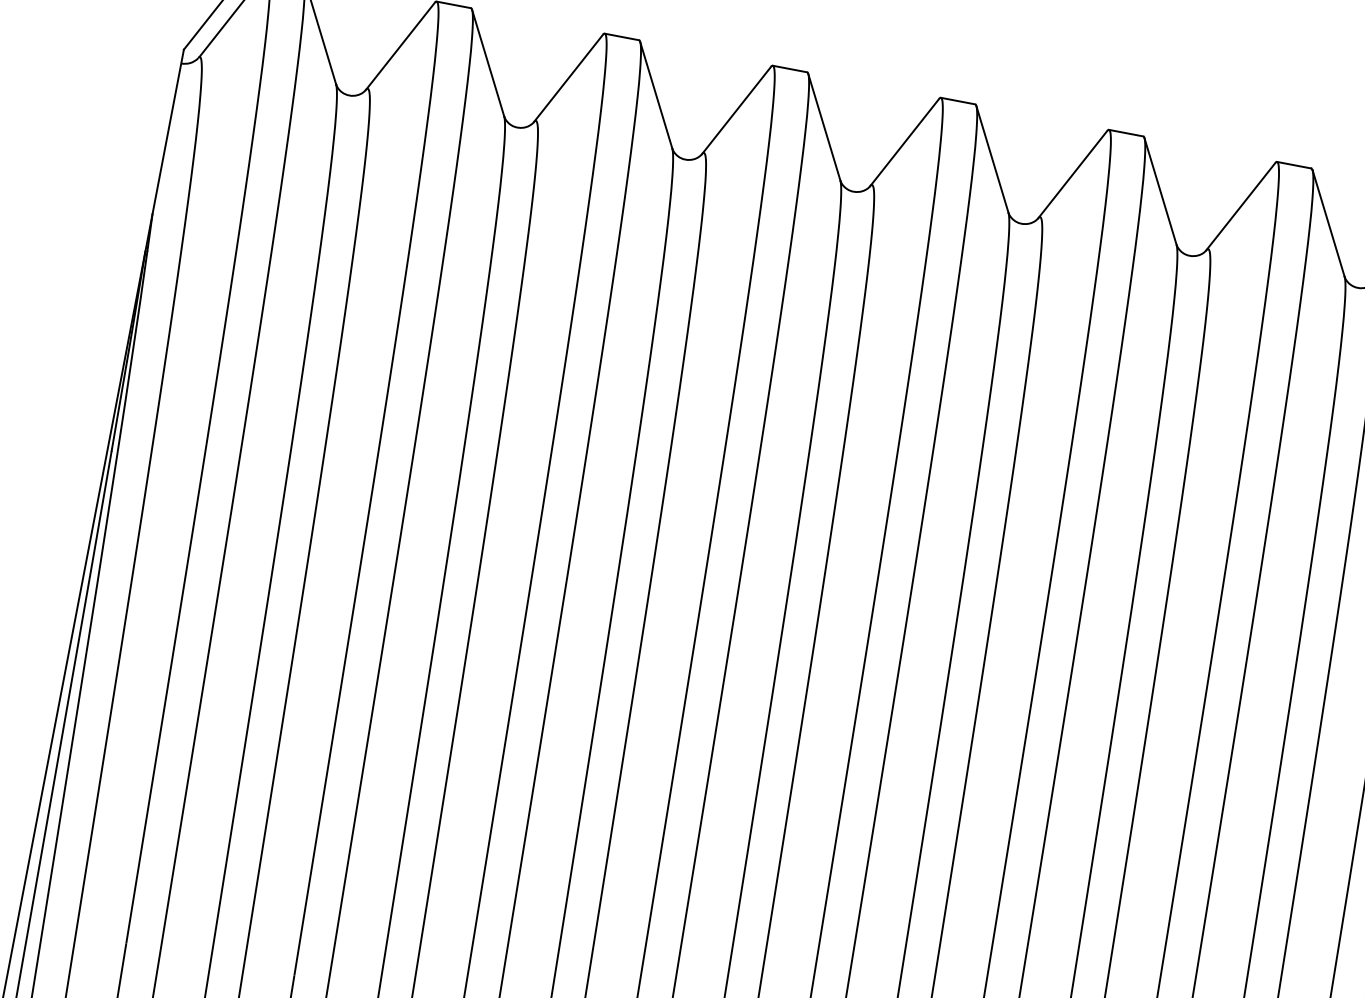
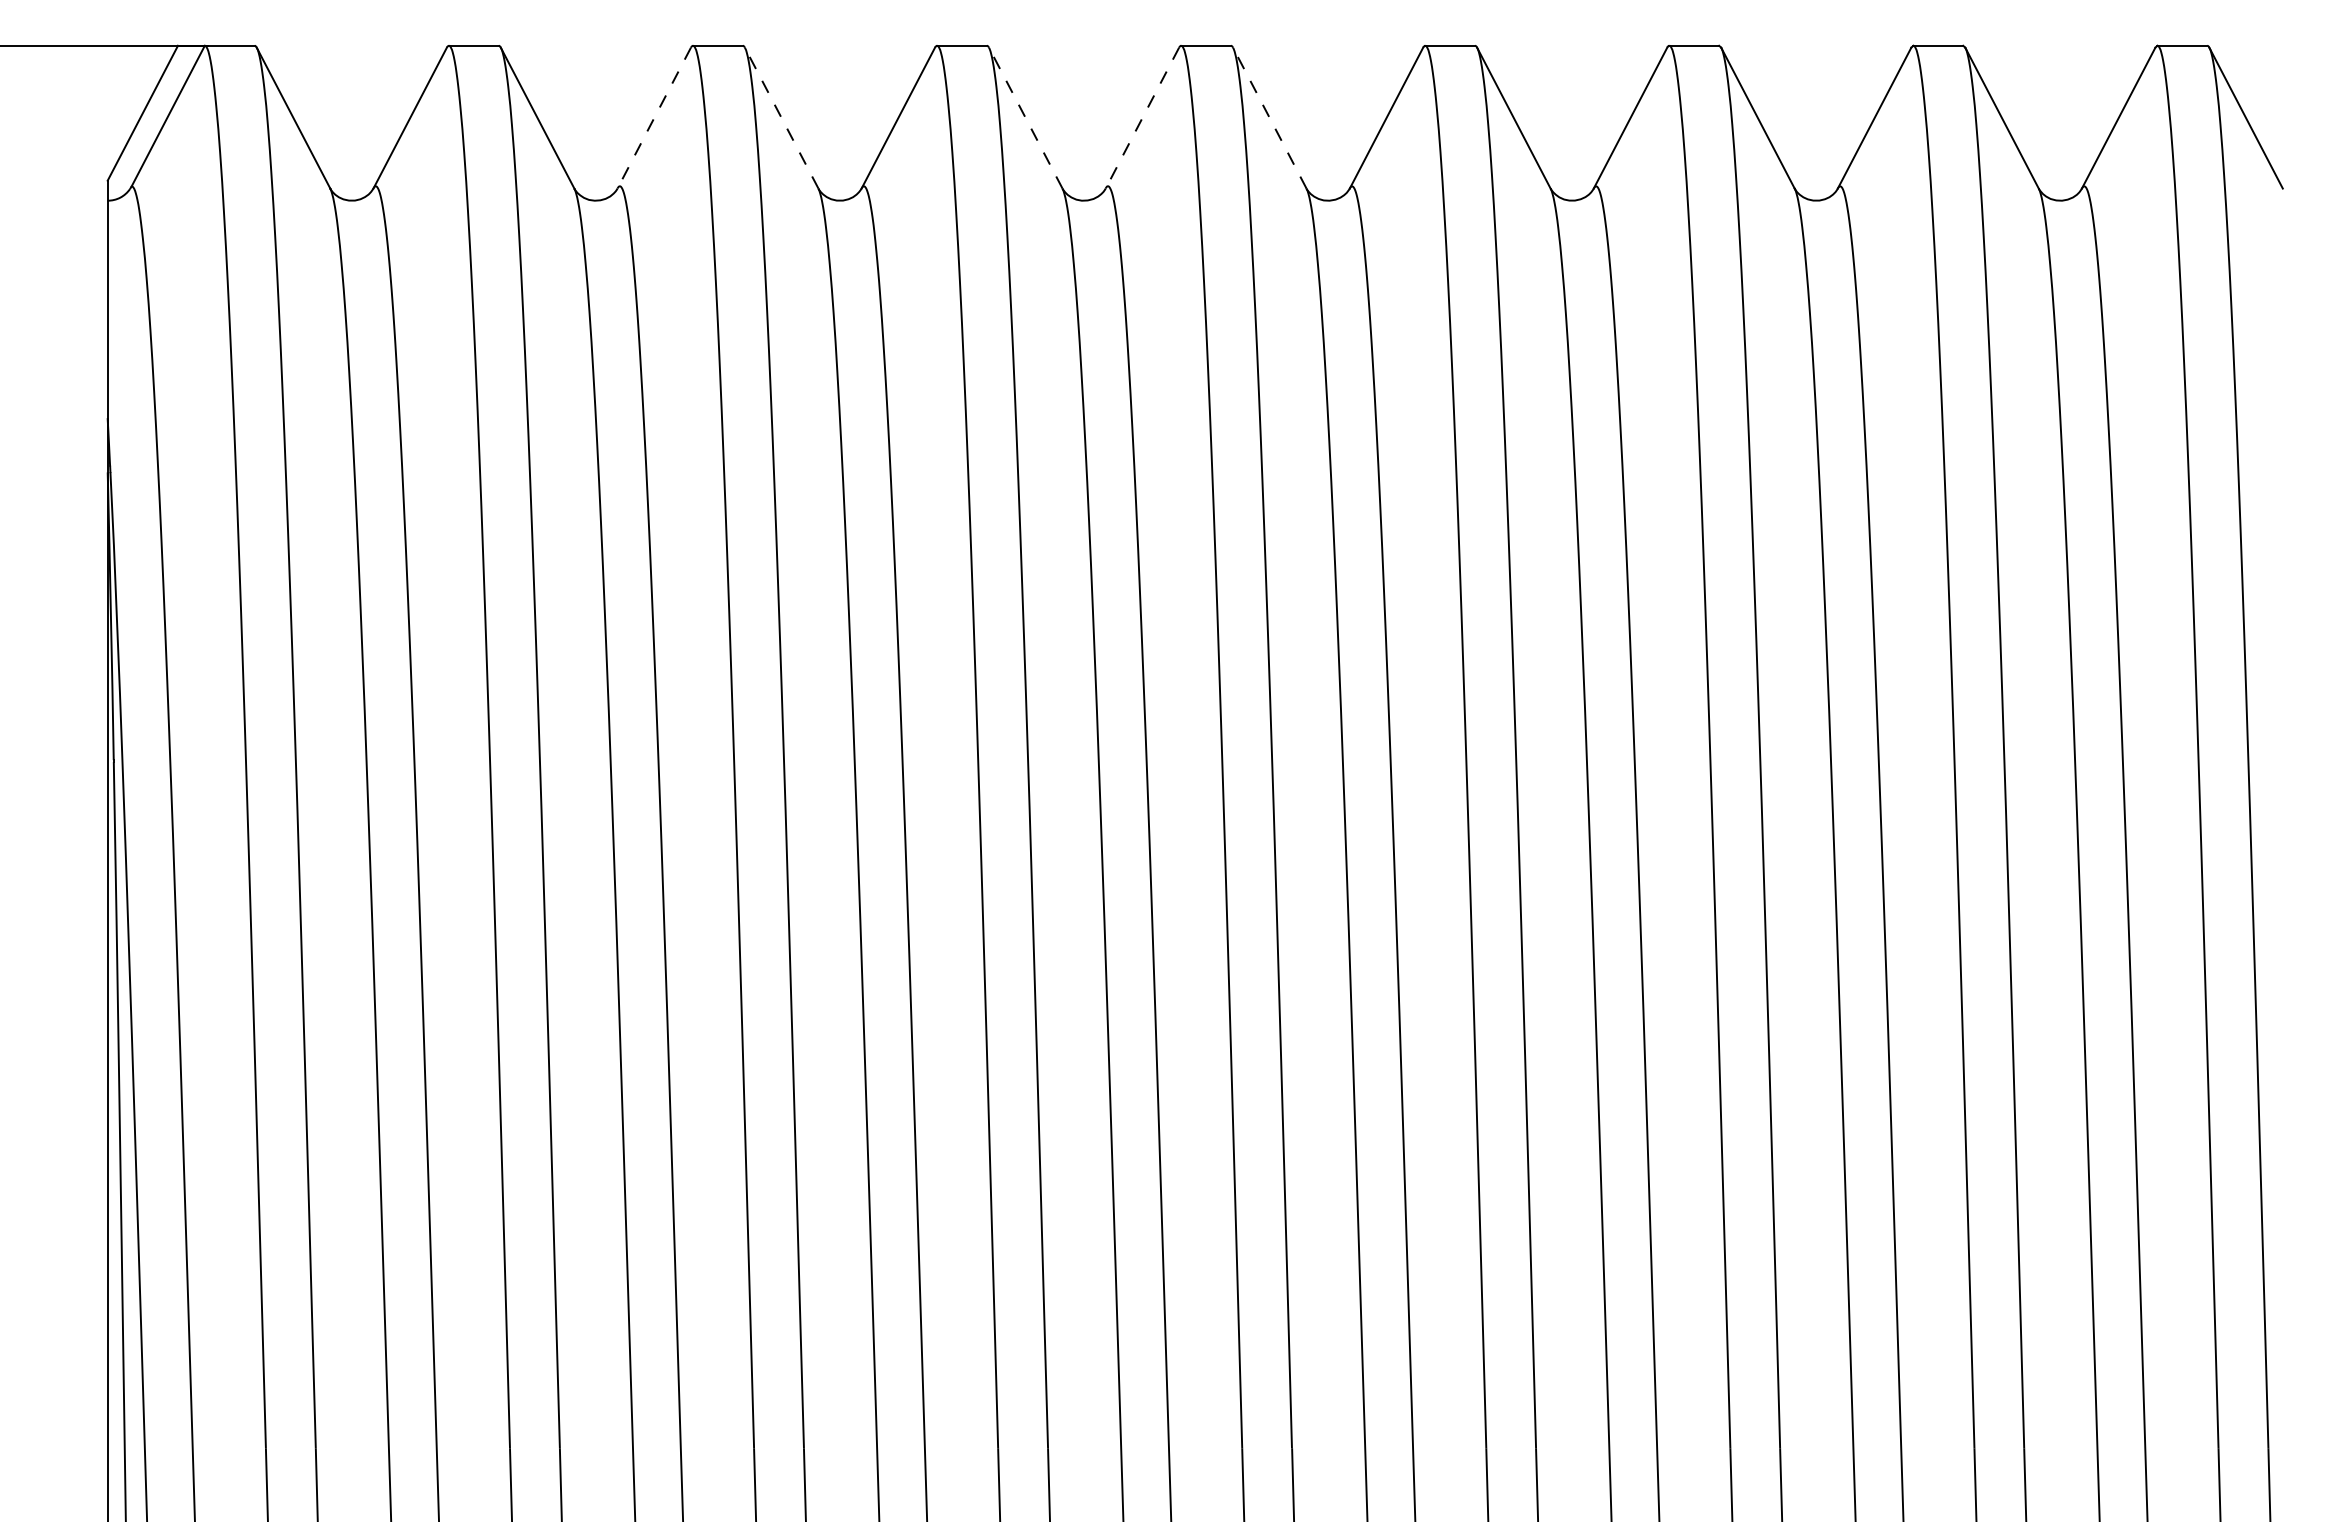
line: (568, 78) -> (654, 118), solid -> dashed
line: (656, 94) -> (781, 117), solid -> dashed
line: (824, 126) -> (1025, 117), solid -> dashed
line: (904, 142) -> (1142, 118), solid -> dashed
line: (992, 158) -> (1269, 117), solid -> dashed

